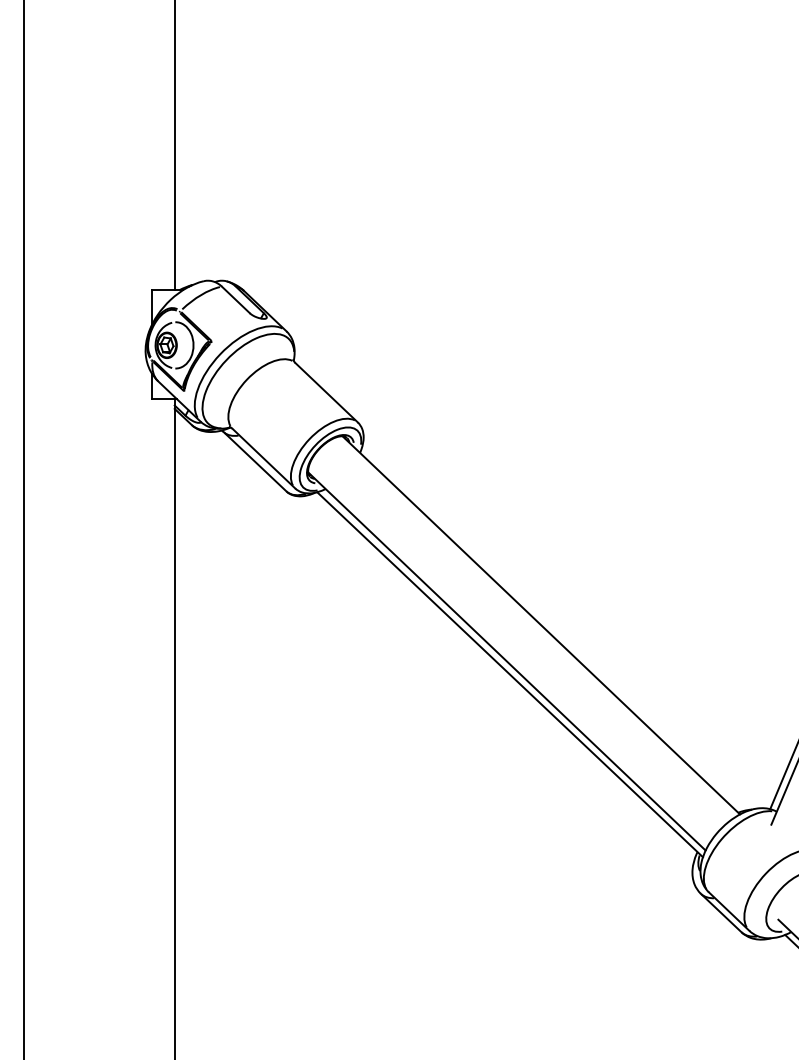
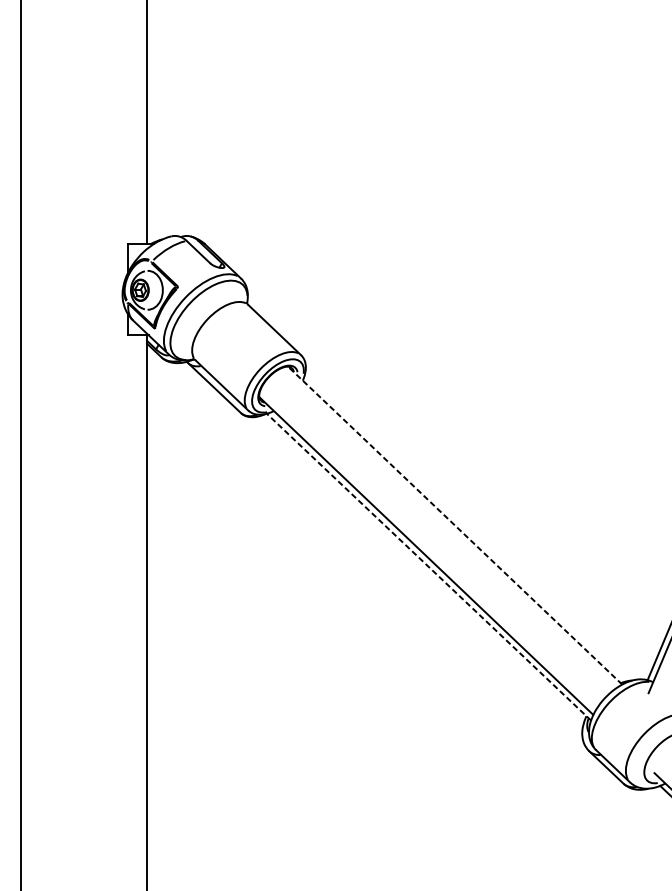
line: (540, 625) -> (454, 525), solid -> dashed
line: (509, 674) -> (428, 566), solid -> dashed

